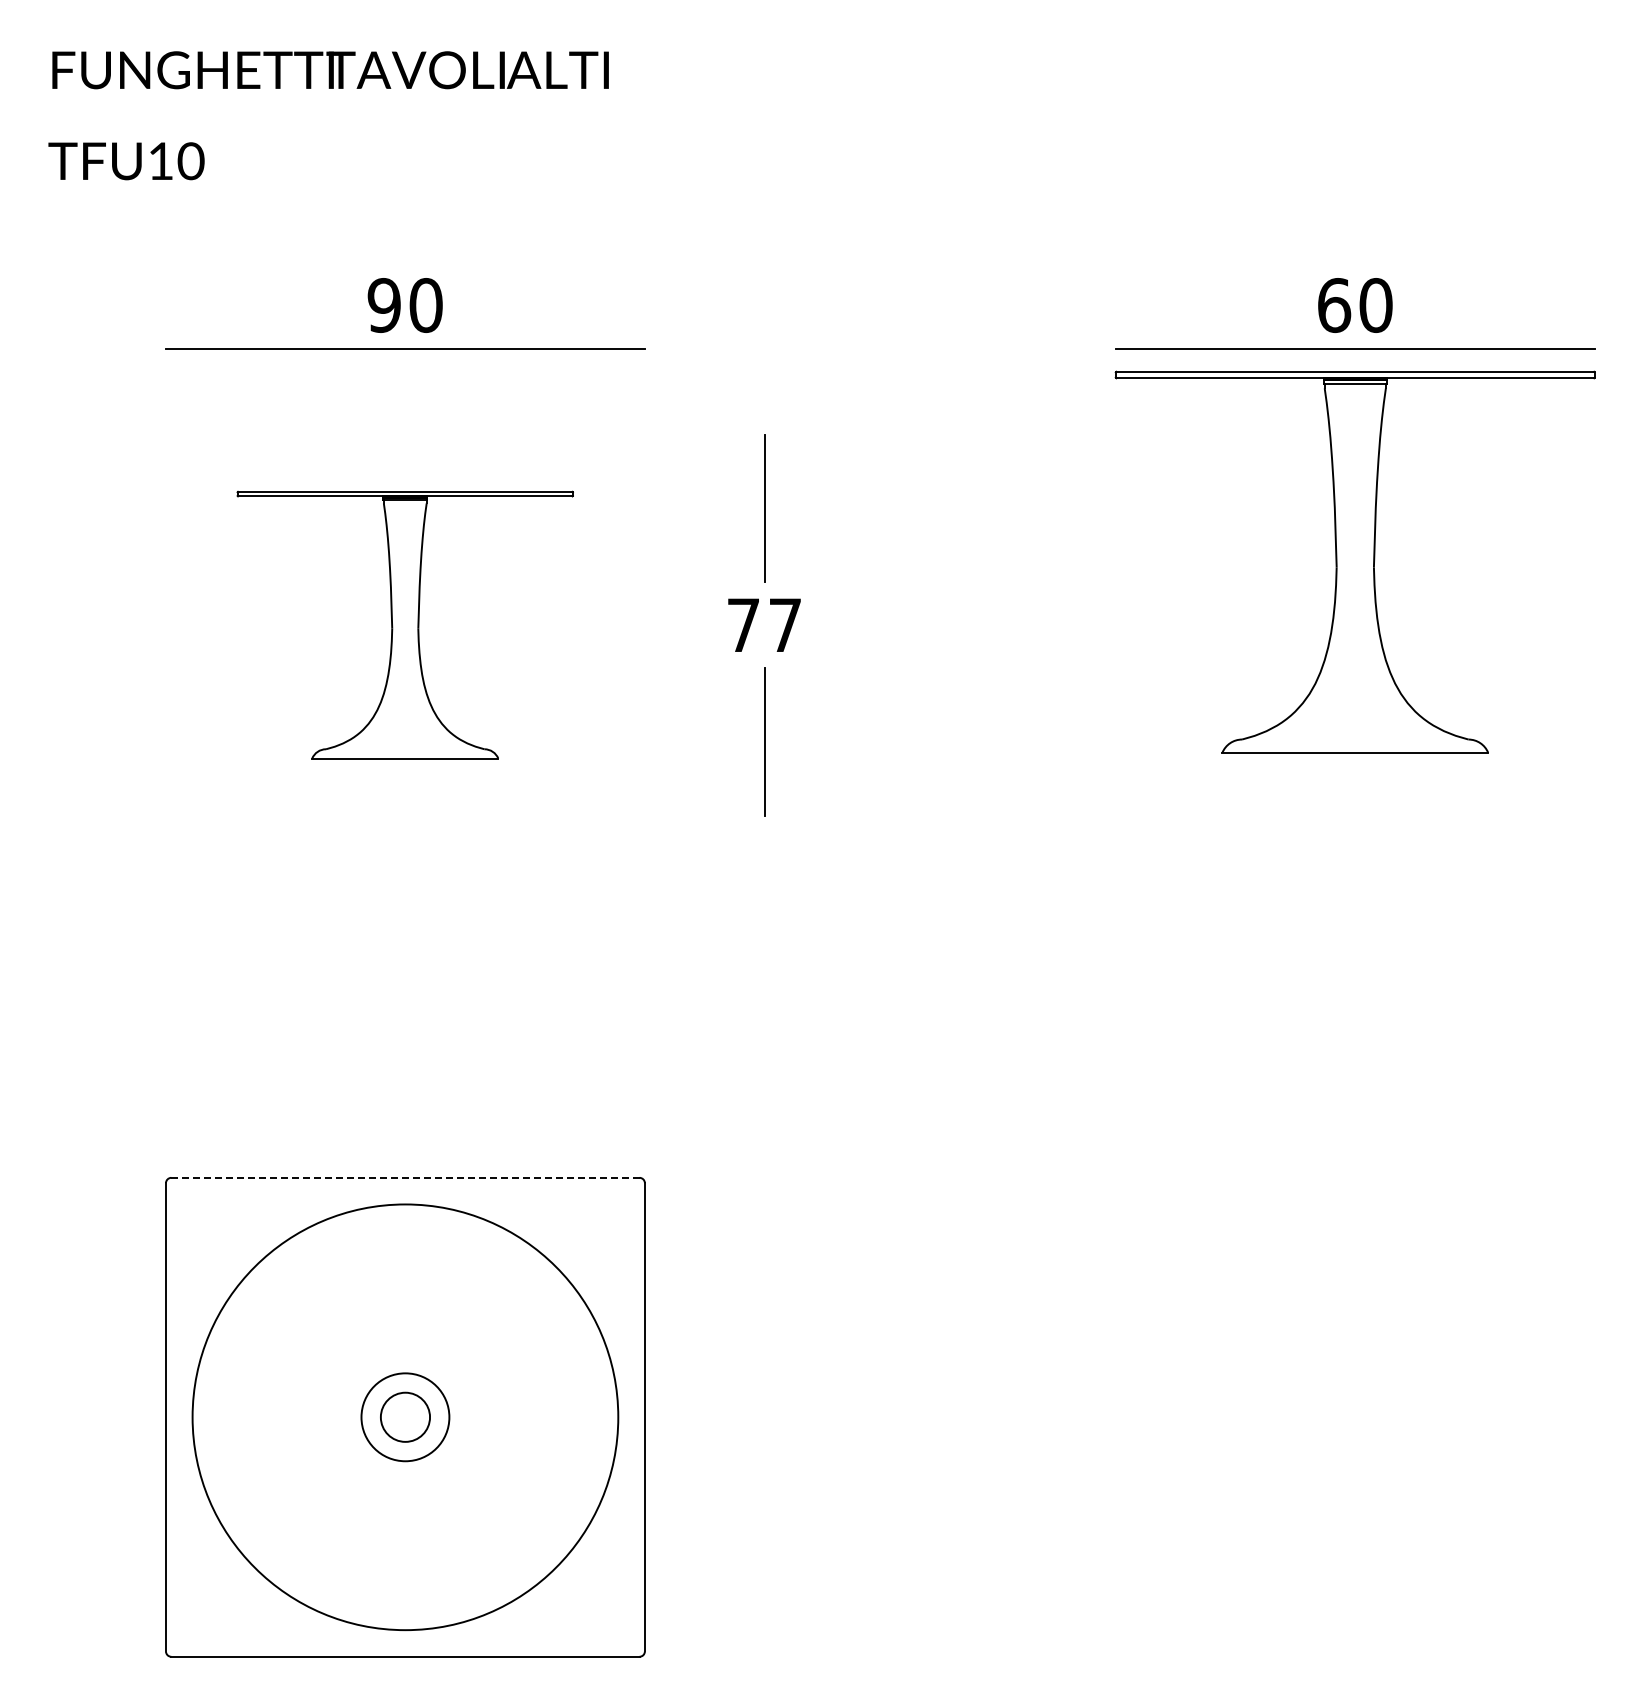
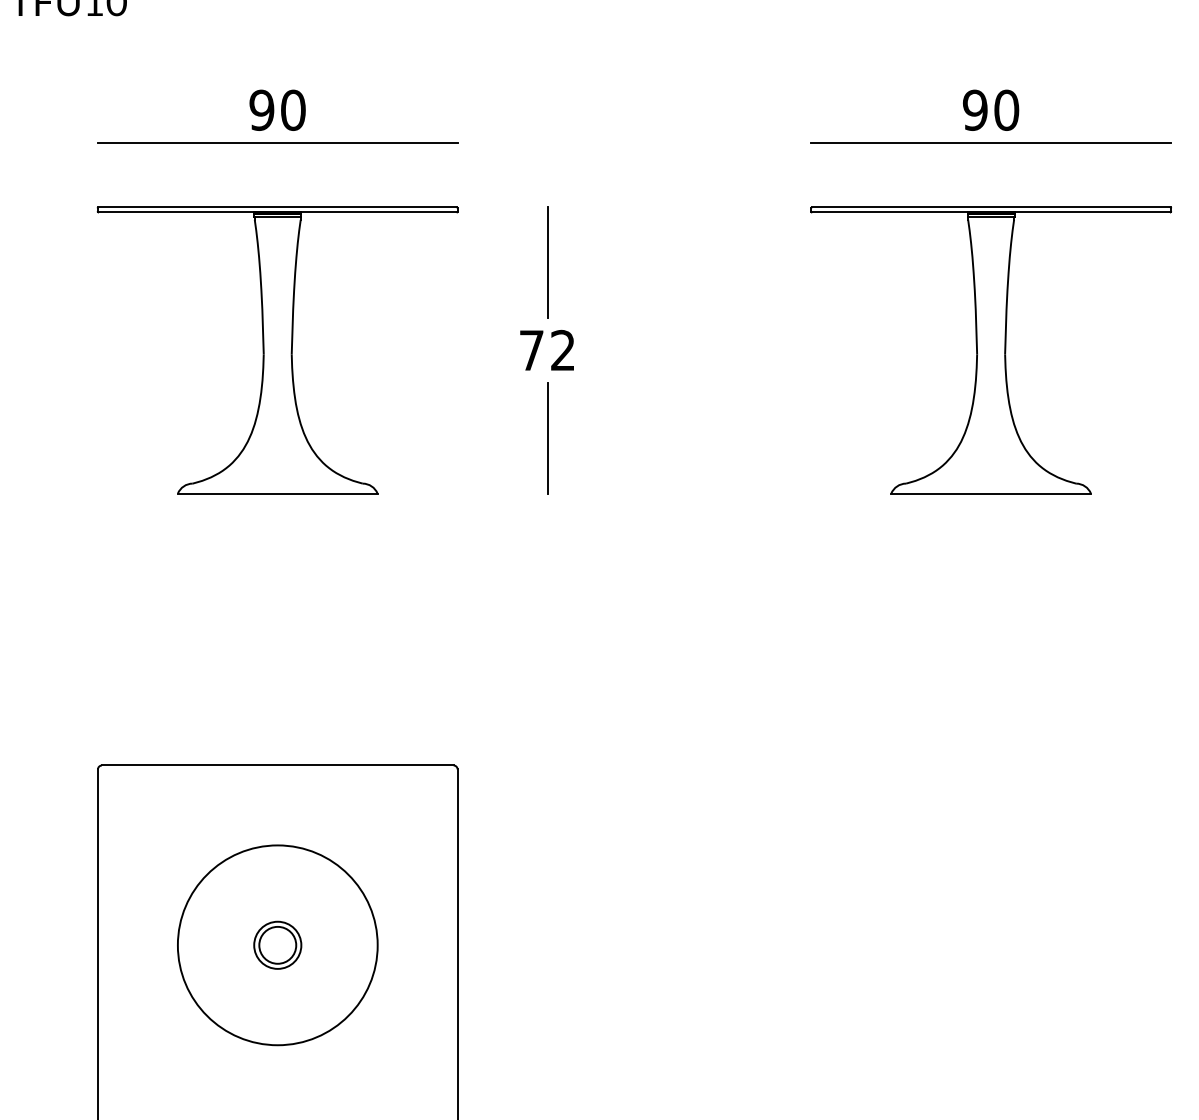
text: (1334, 305) -> (975, 110), 60 -> 90
part: (1354, 561) -> (990, 349), moved
part: (404, 624) -> (277, 349), size x1.43
text: (784, 624) -> (562, 349), 77 -> 72
line: (404, 1177) -> (277, 765), dashed -> solid
circle: (405, 1416) -> (277, 944), size x0.71
circle: (405, 1417) -> (277, 945), size x0.62

